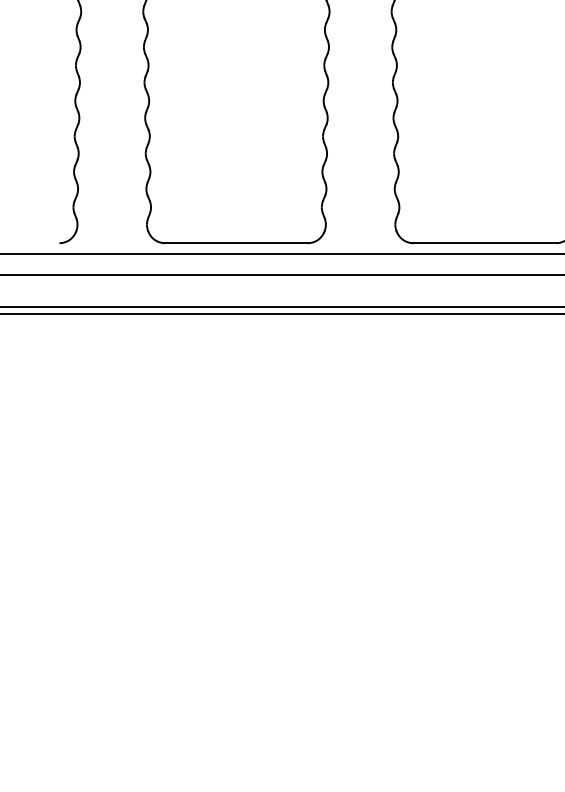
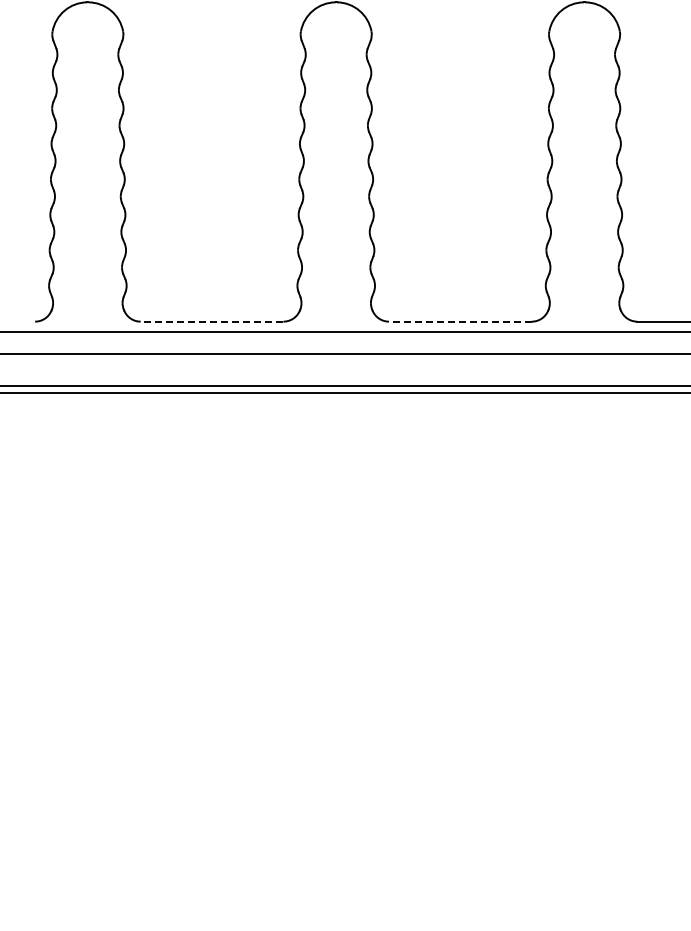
line: (235, 243) -> (211, 321), solid -> dashed
line: (483, 243) -> (459, 321), solid -> dashed

